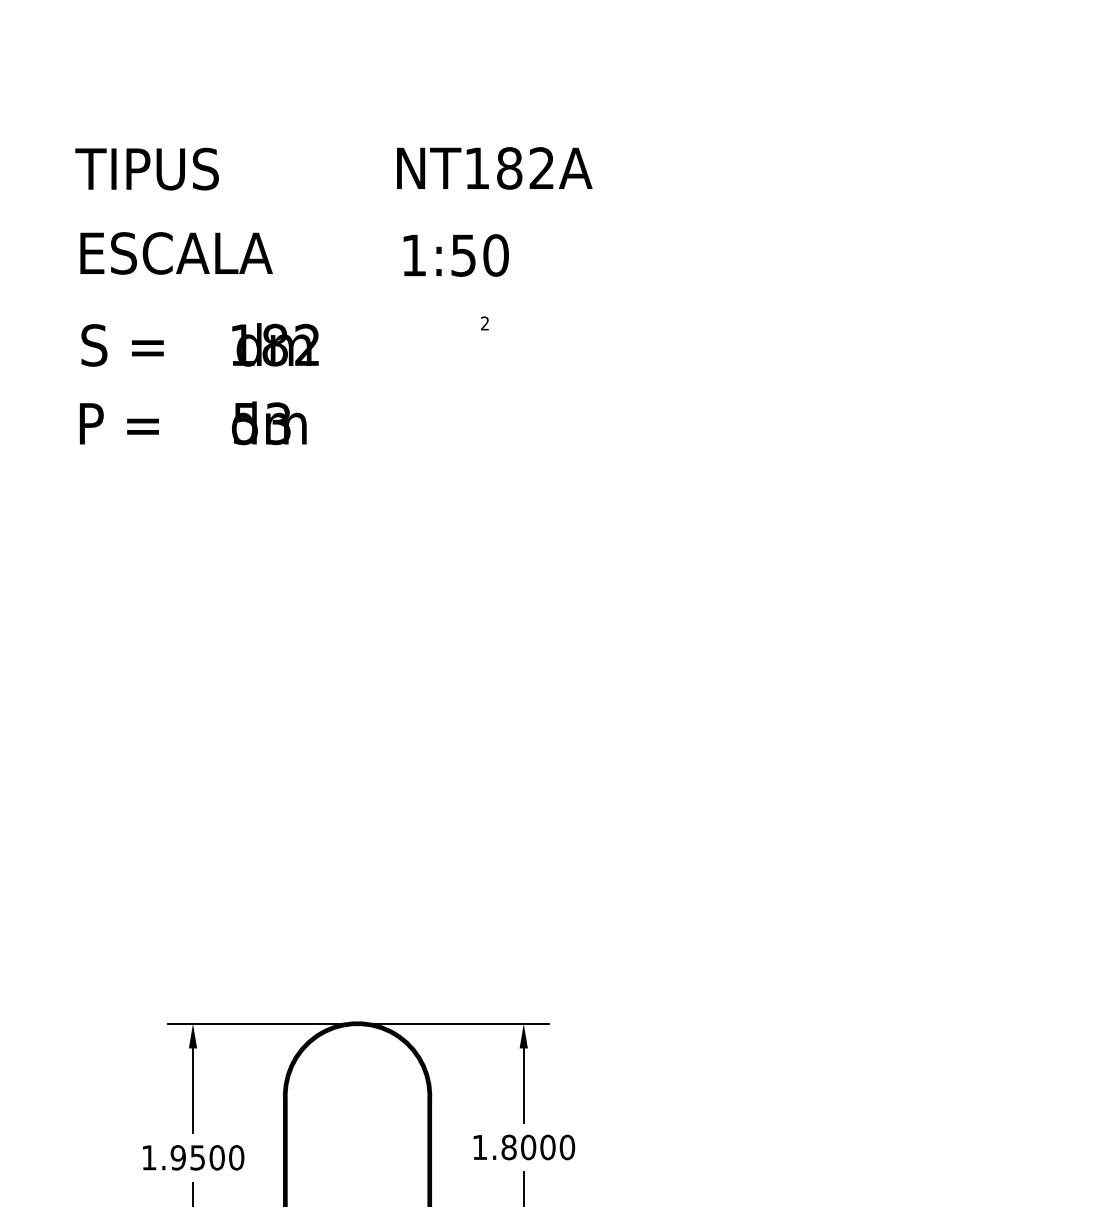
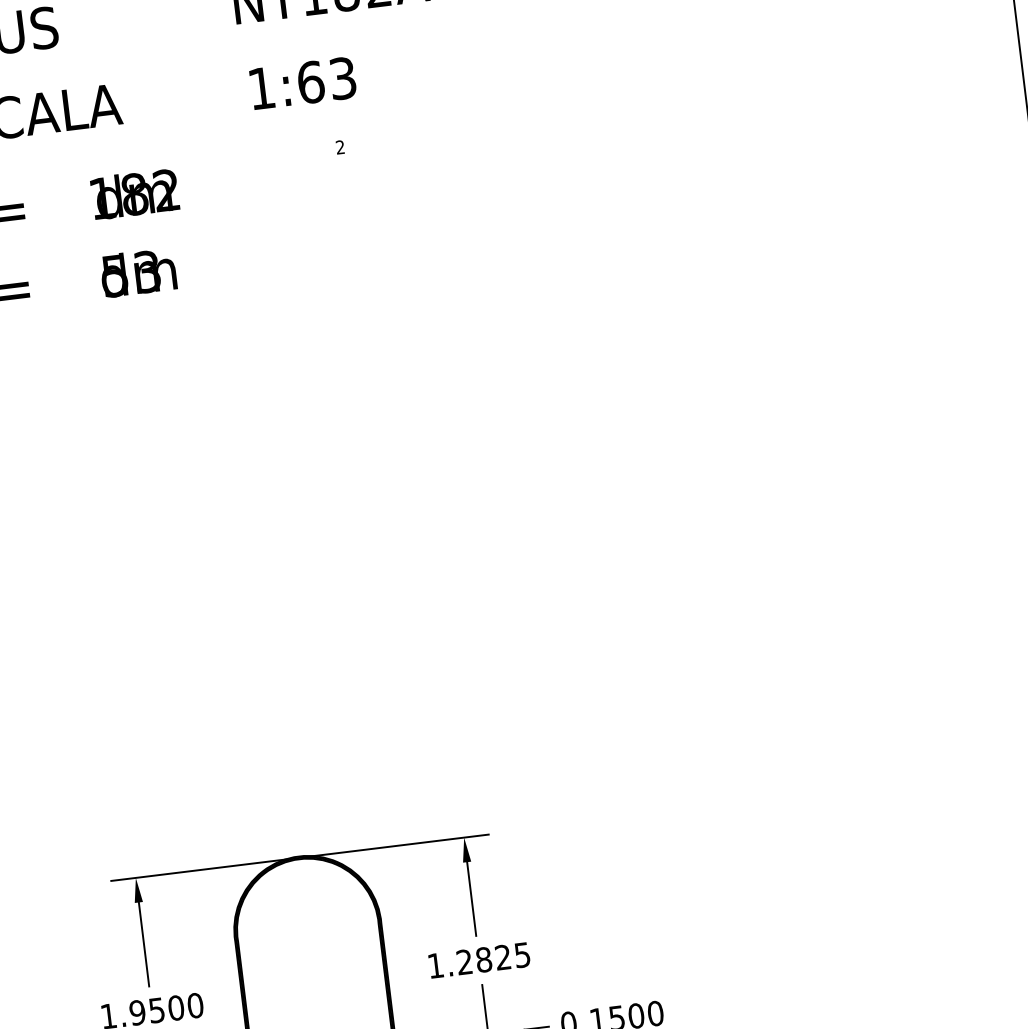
text: (479, 255) -> (326, 80), 1:50 -> 1:63
text: (538, 1147) -> (493, 958), 1.8000 -> 1.2825

